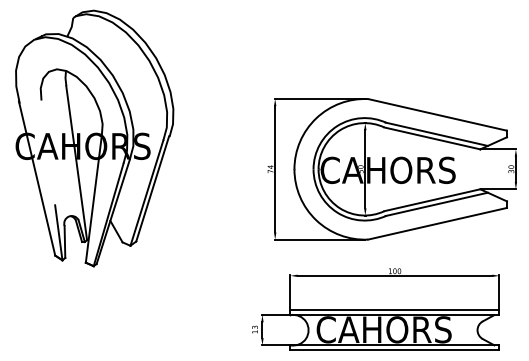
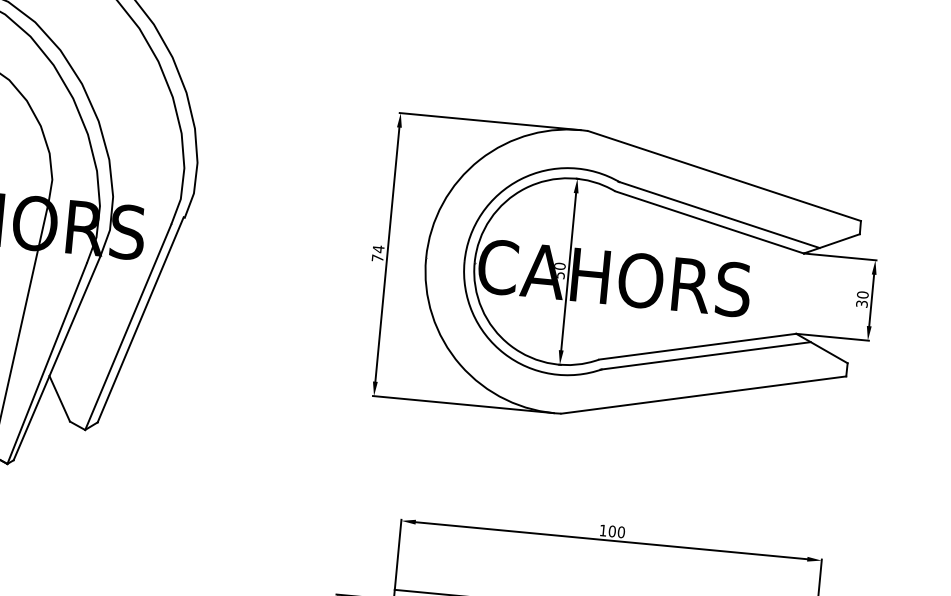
part: (391, 169) -> (621, 277), moved

